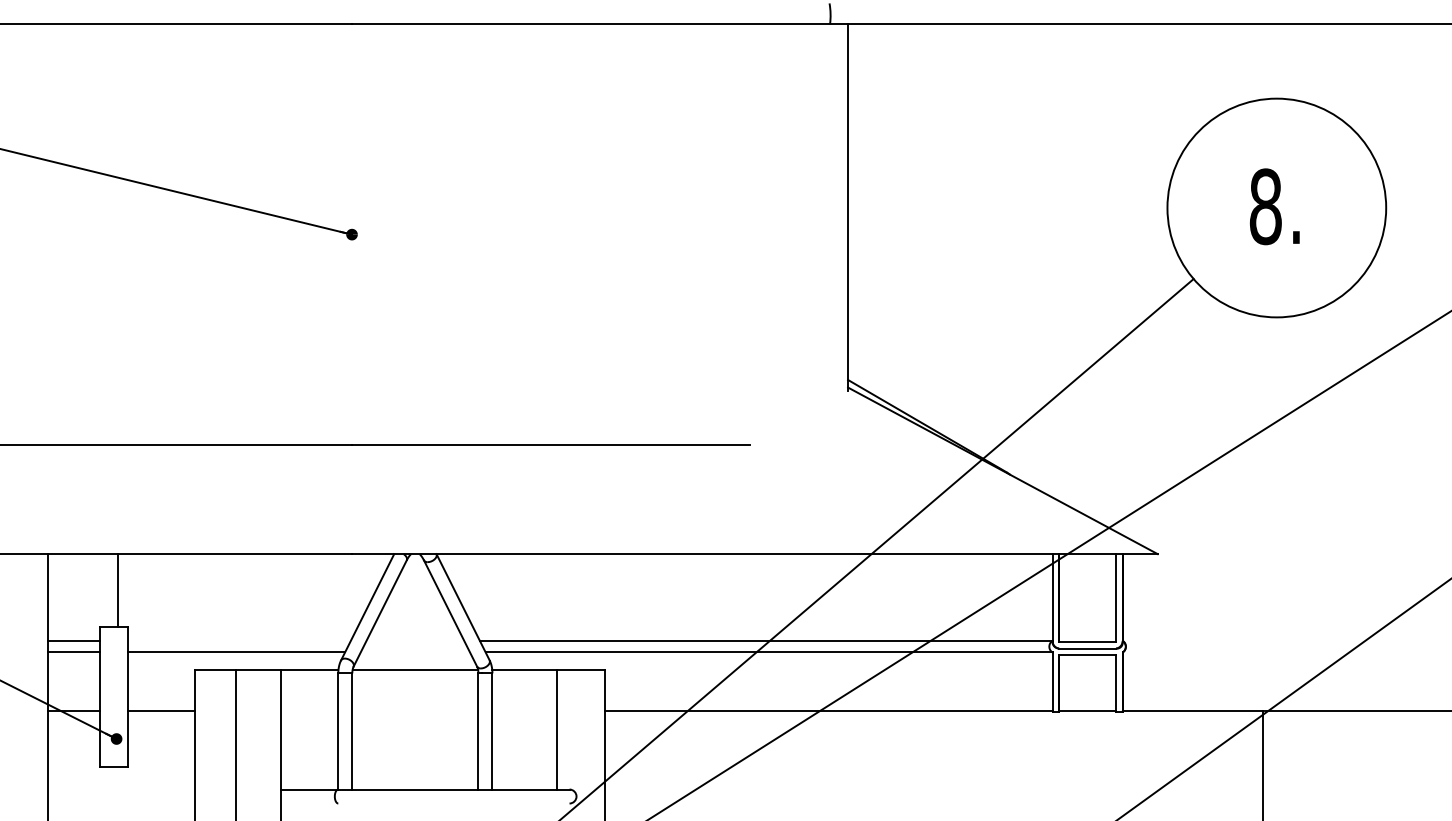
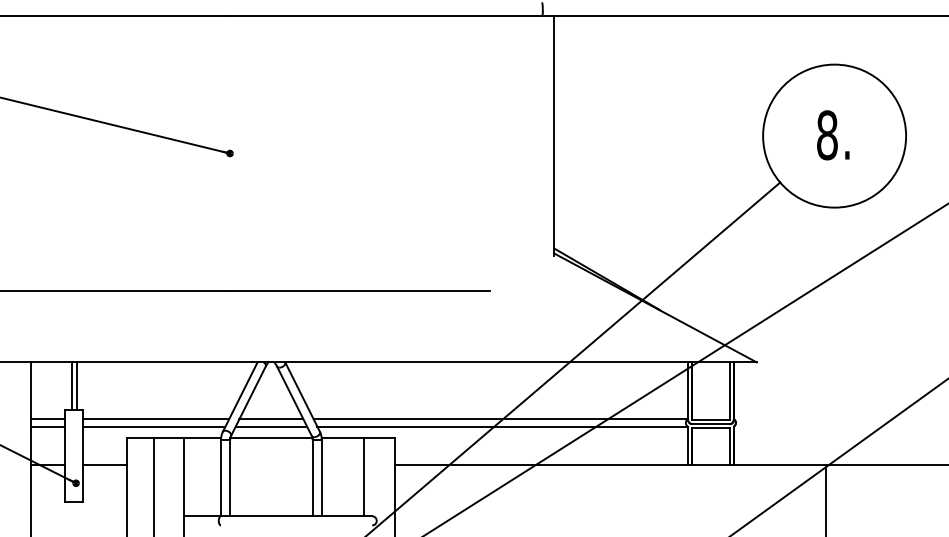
line: (109, 590) -> (71, 386), added
line: (239, 641) -> (156, 419), added
line: (415, 641) -> (271, 419), added
line: (415, 652) -> (271, 426), added

